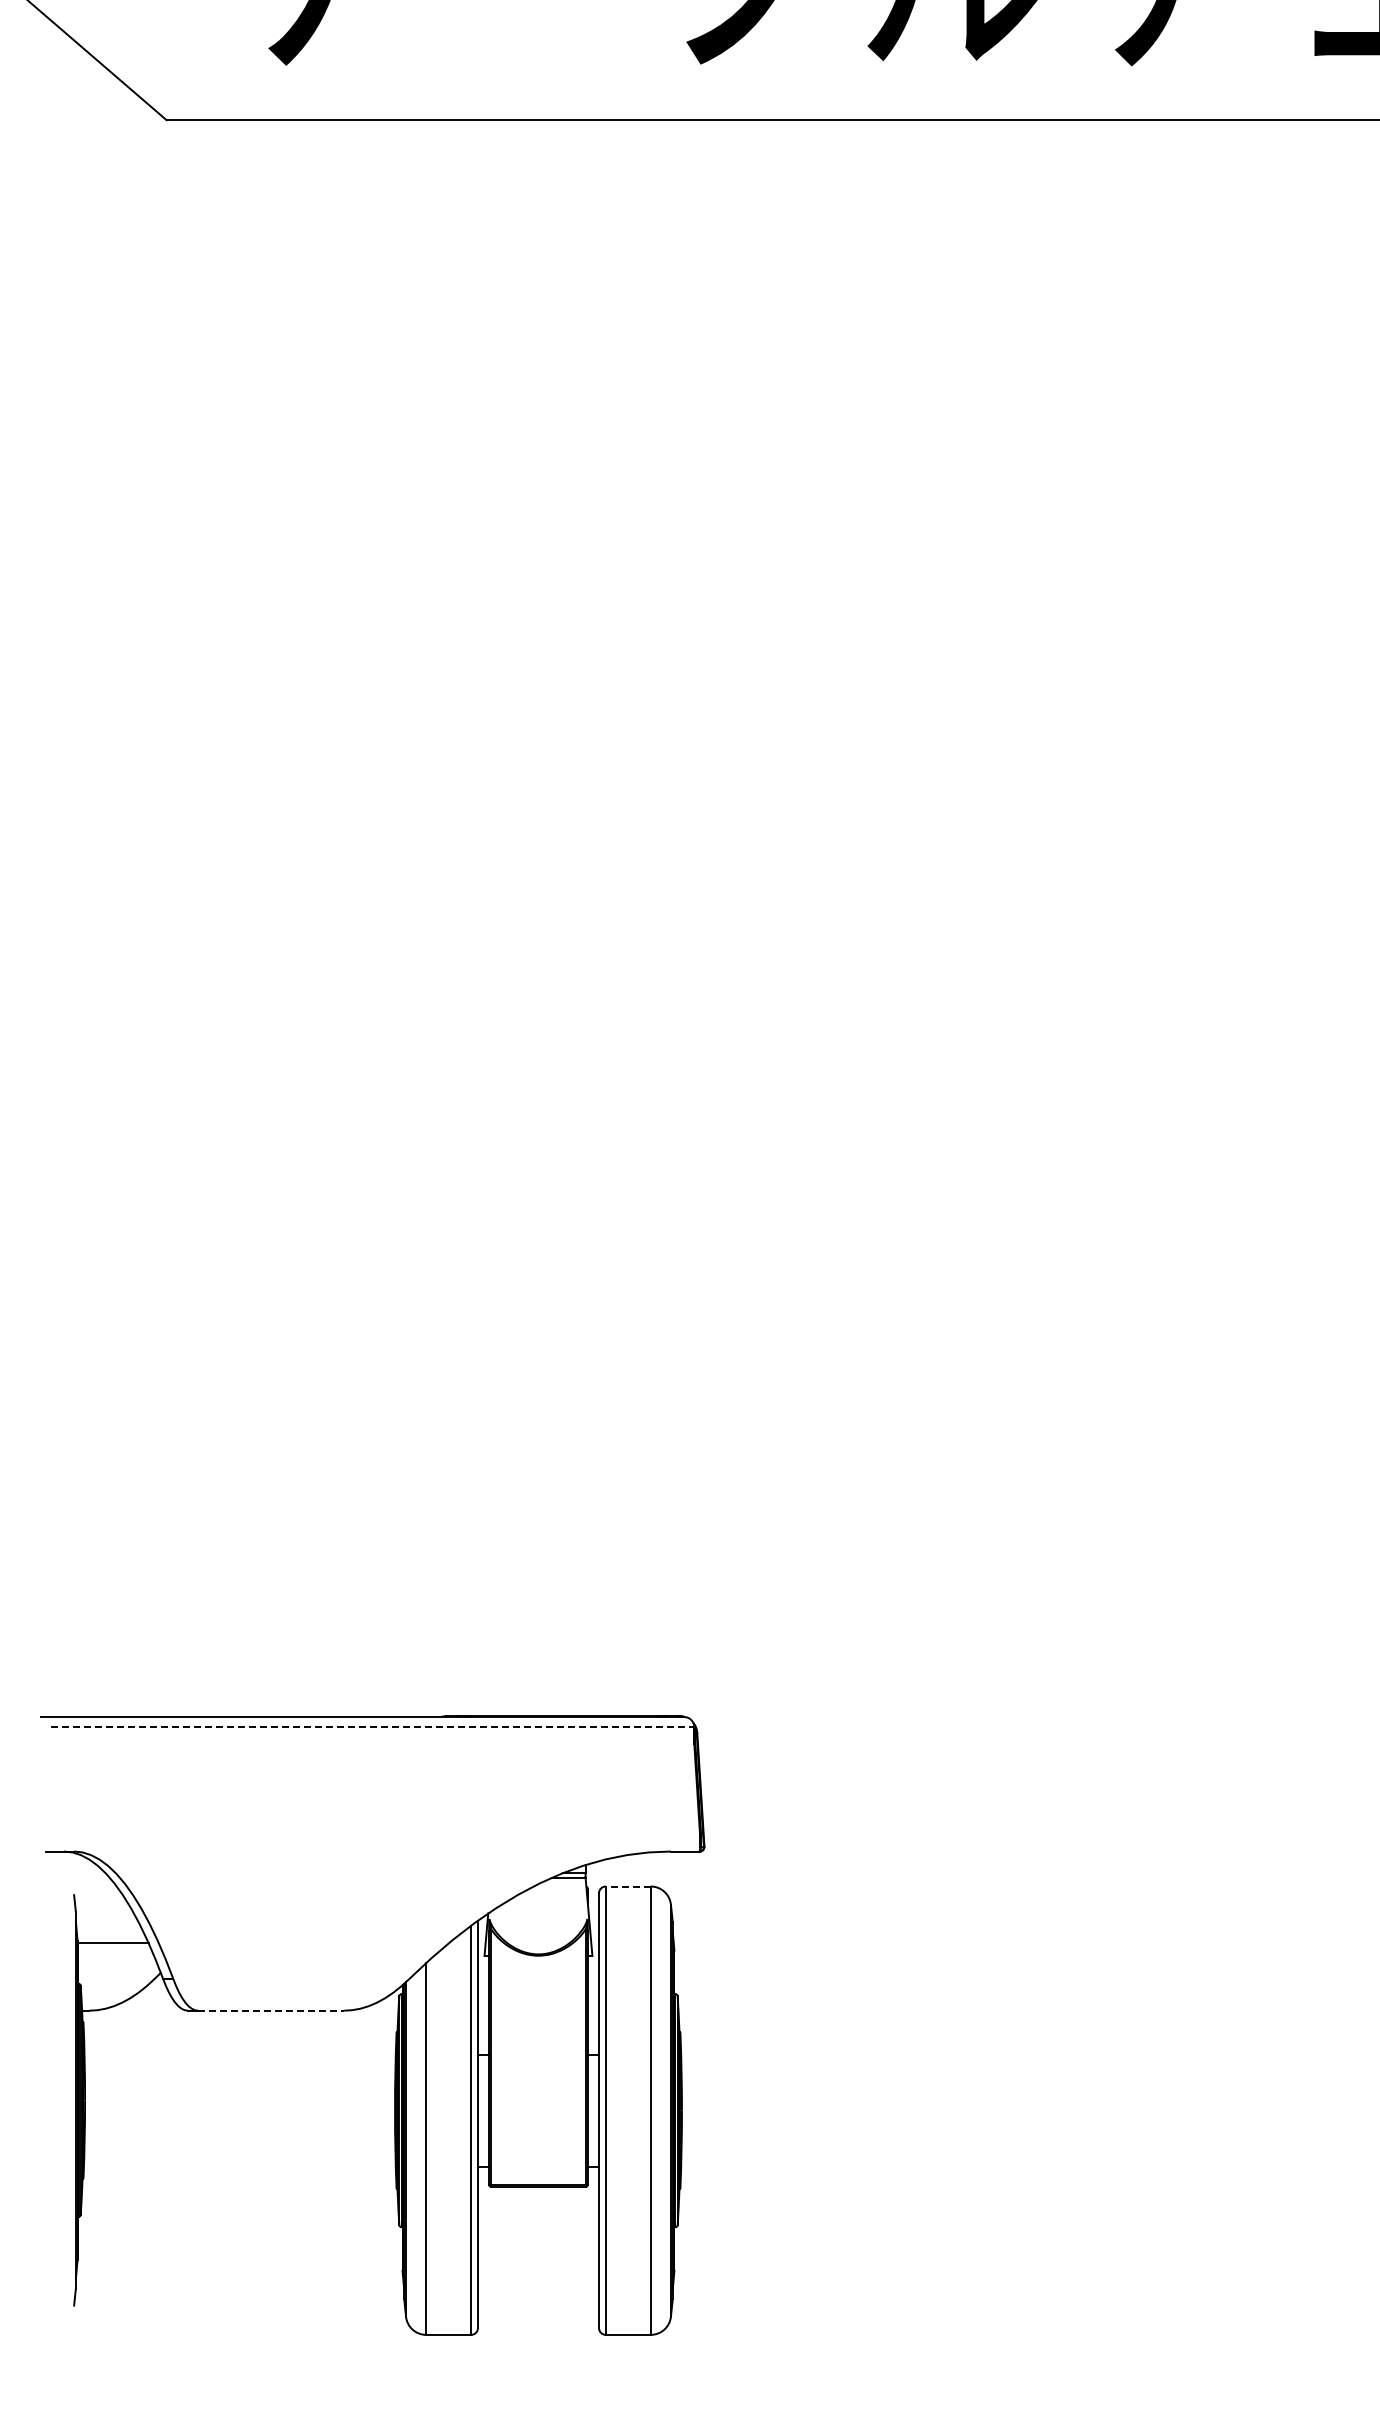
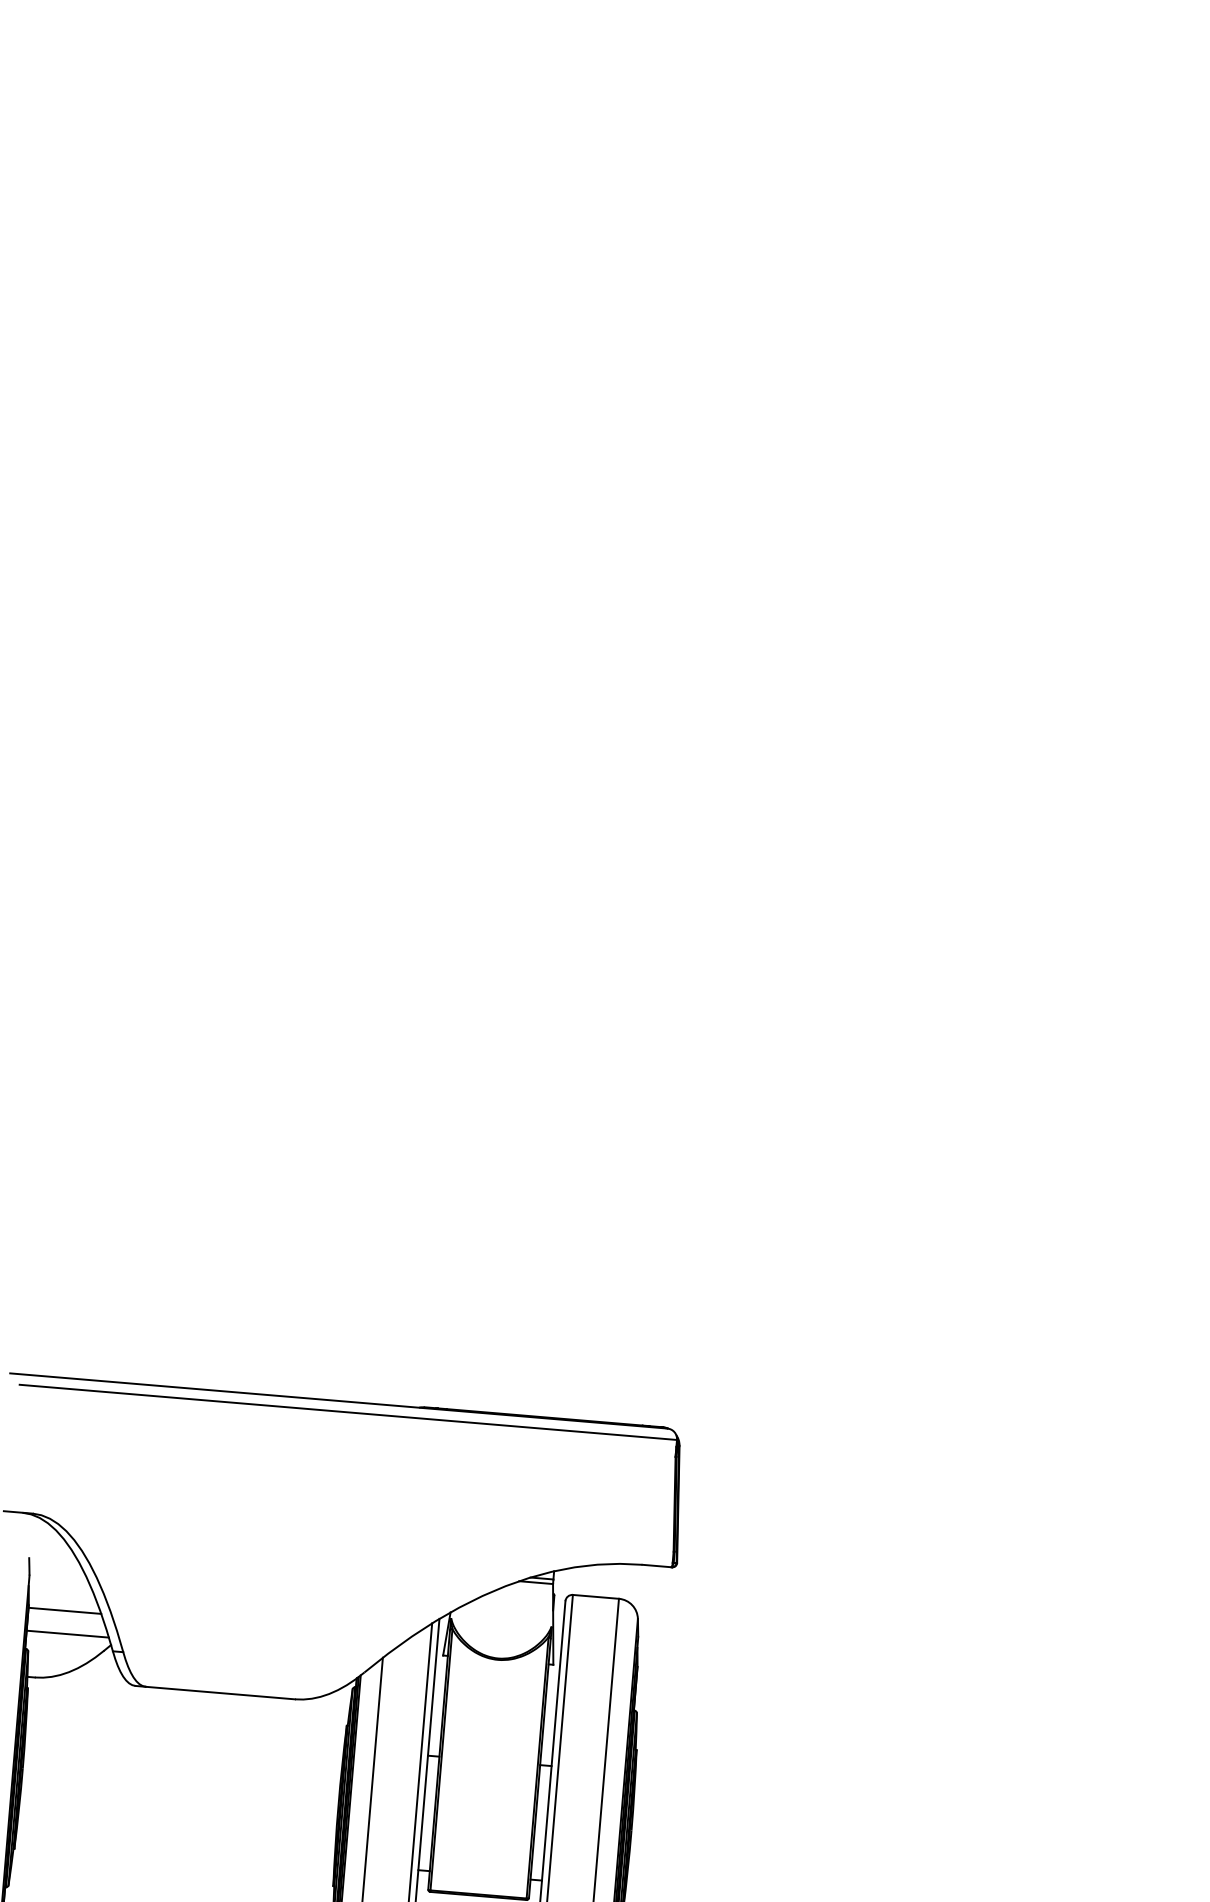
line: (372, 1727) -> (348, 1412), dashed -> solid
line: (628, 1886) -> (596, 1596), dashed -> solid
line: (117, 1965) -> (67, 1633), added
line: (271, 2010) -> (220, 1692), dashed -> solid

